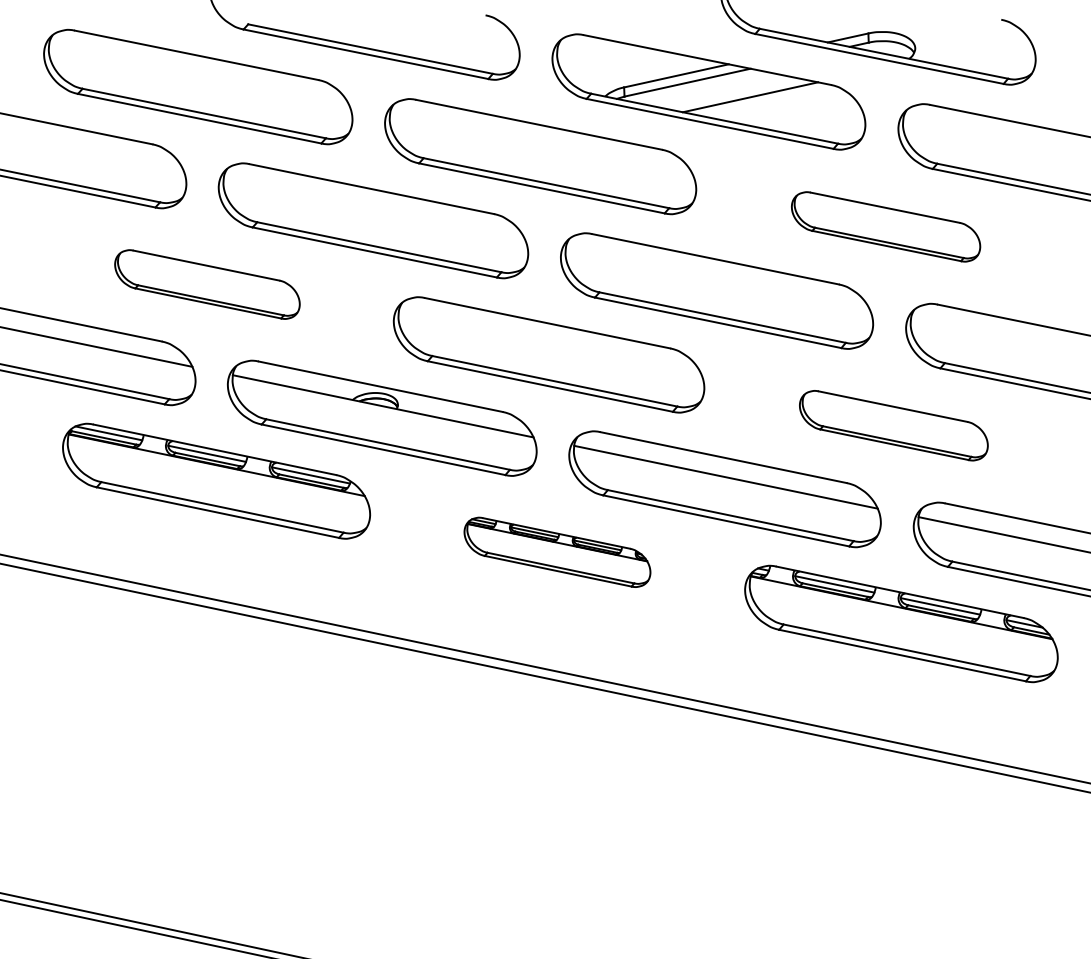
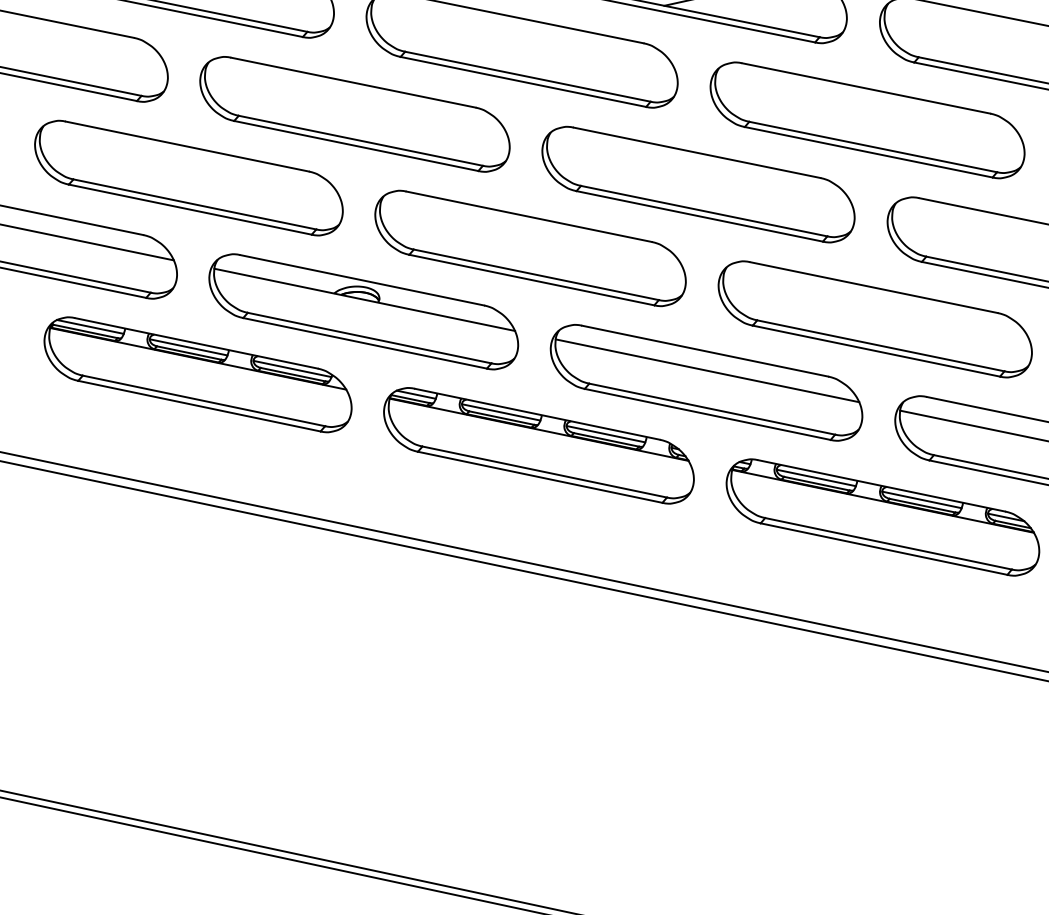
part: (885, 226) -> (867, 120), size x1.67
part: (207, 284) -> (189, 178), size x1.67
part: (893, 425) -> (875, 319), size x1.67
part: (557, 552) -> (539, 446), size x1.67

